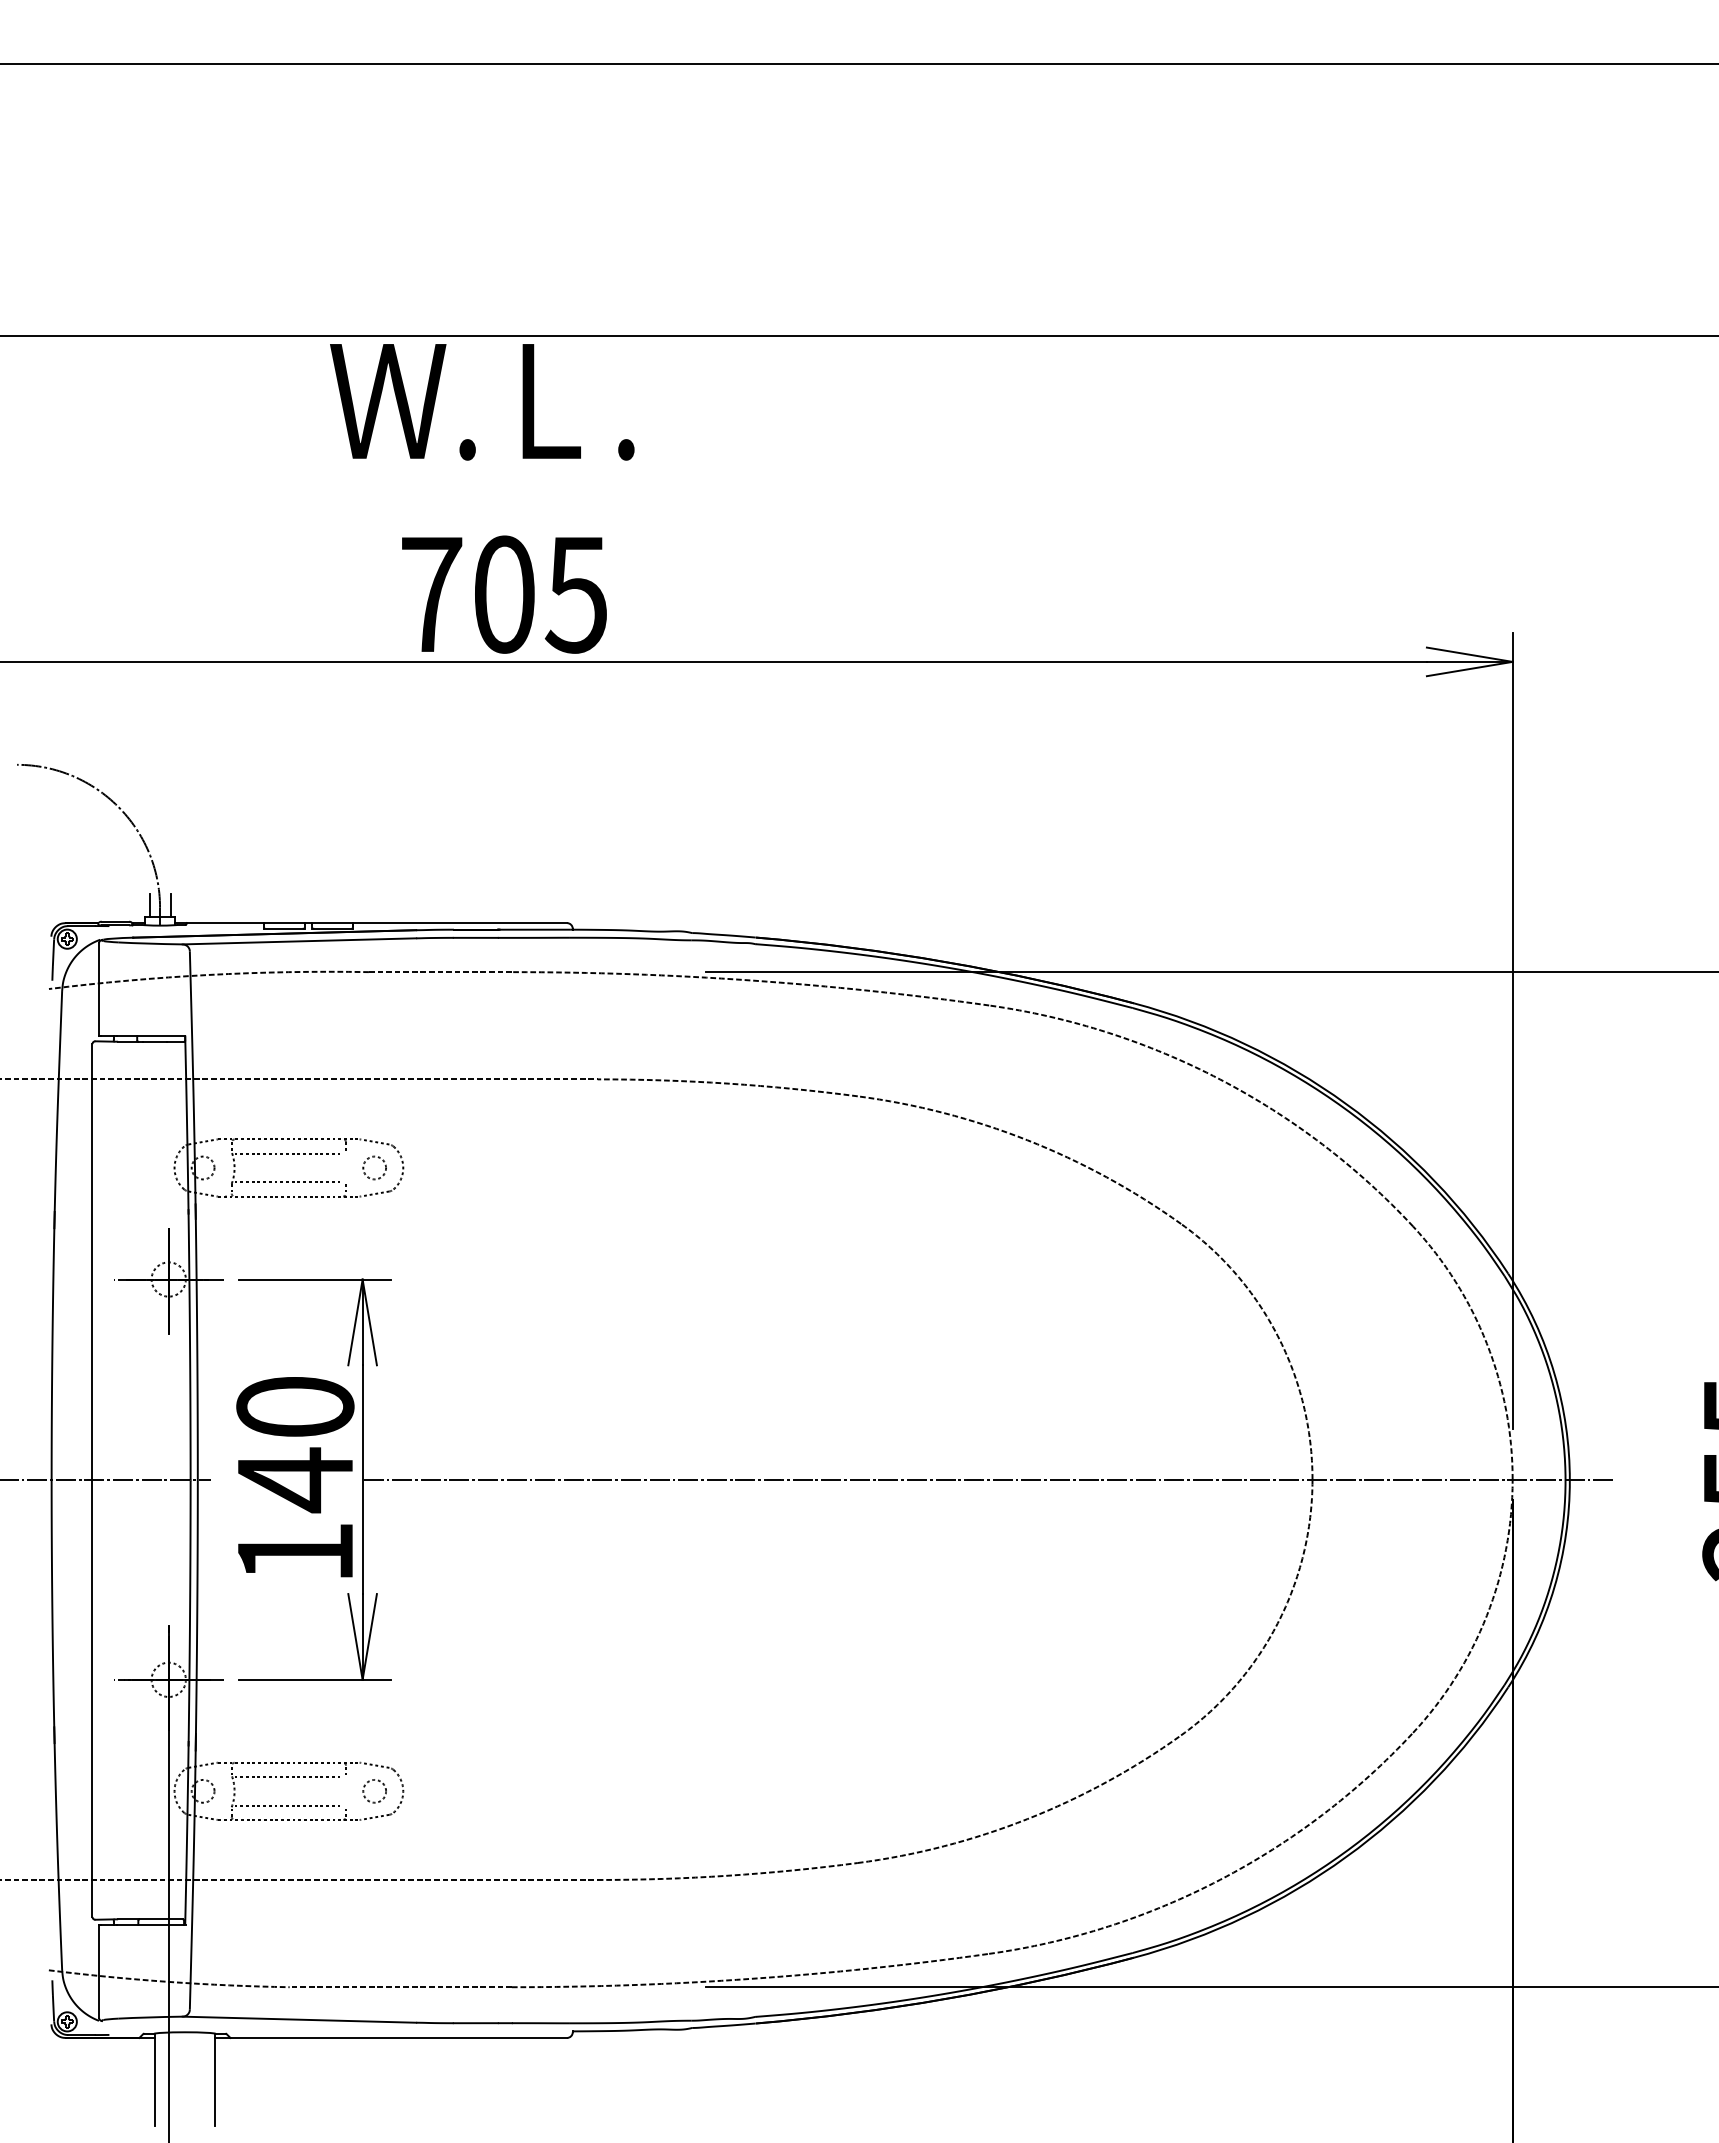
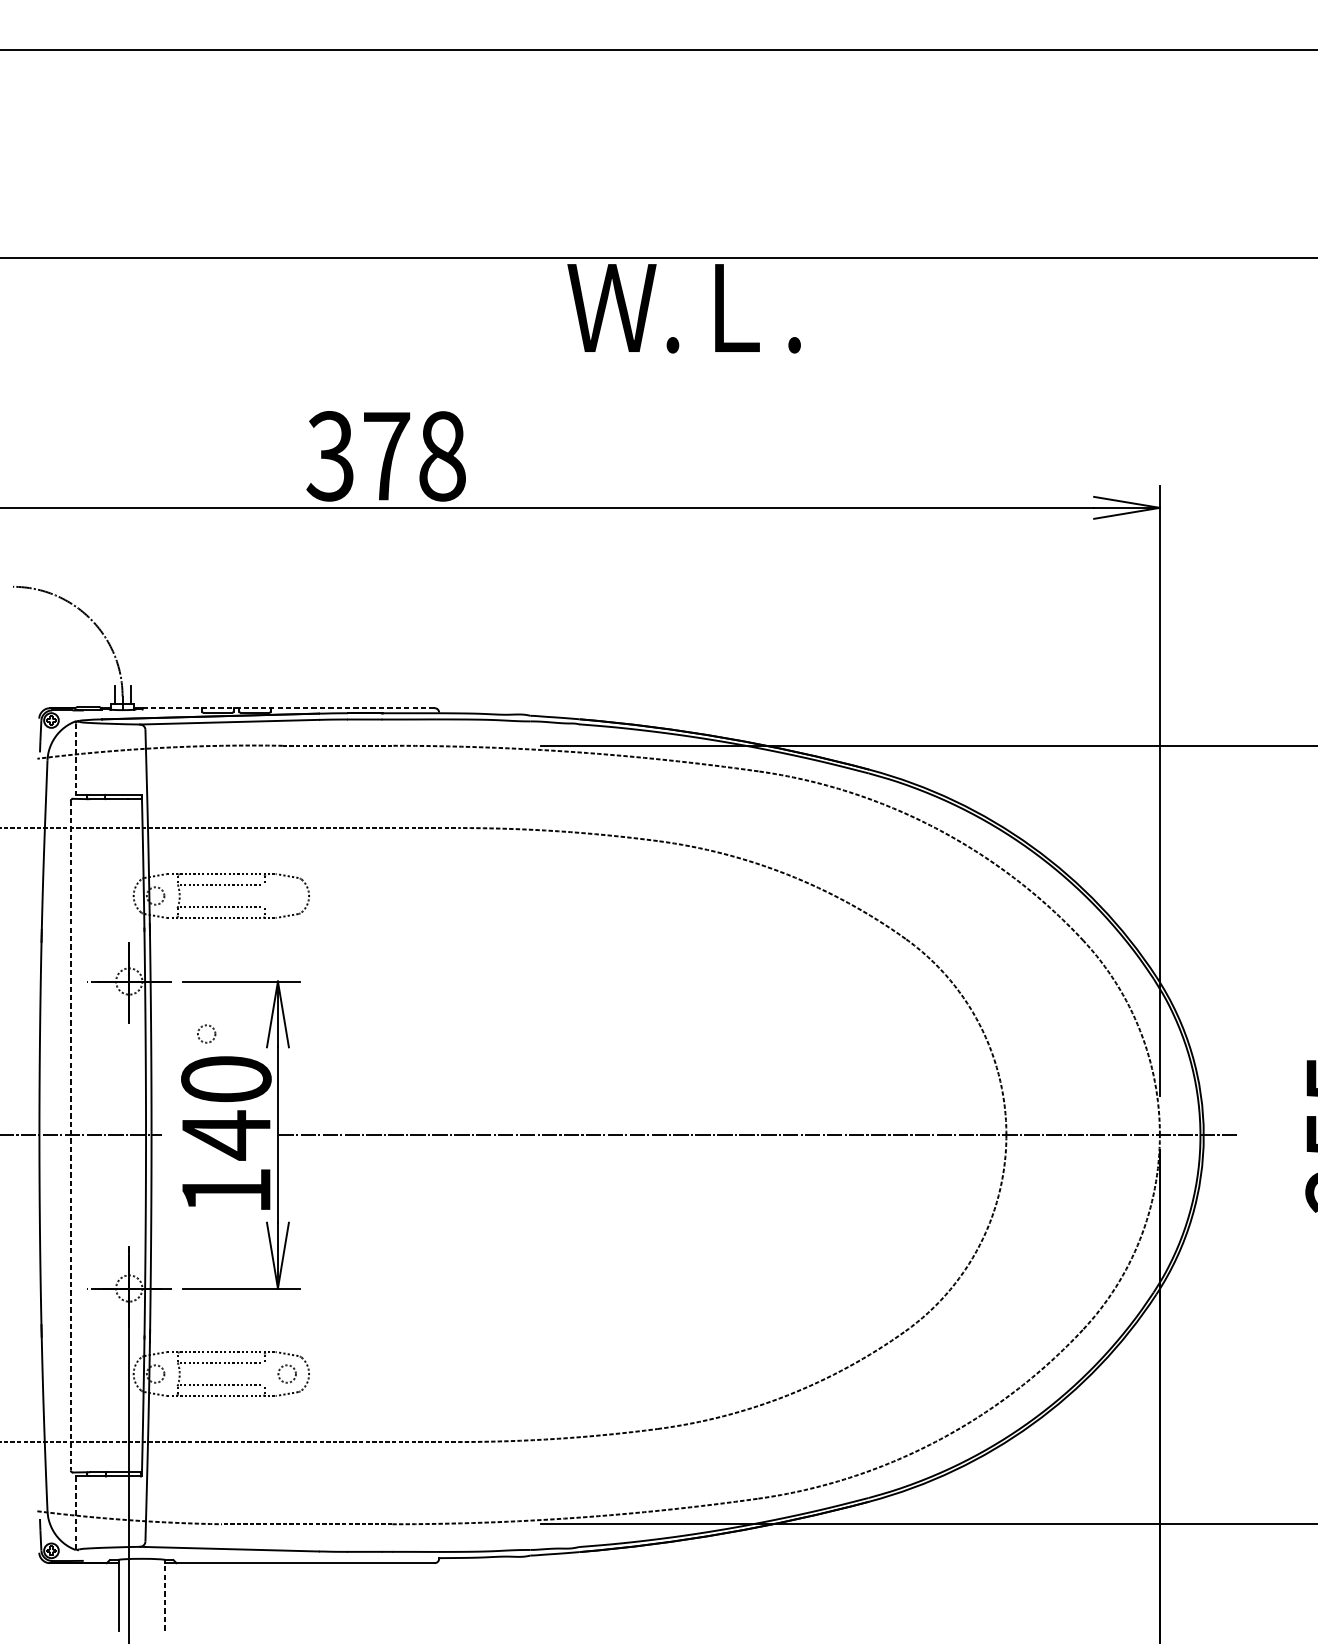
text: (482, 402) -> (684, 308), moved
text: (503, 594) -> (385, 456), 705 -> 378
line: (376, 923) -> (288, 708), solid -> dashed
line: (99, 990) -> (76, 759), solid -> dashed
circle: (374, 1167) -> (206, 1033), moved
line: (92, 1481) -> (70, 1136), solid -> dashed
line: (99, 1971) -> (76, 1512), solid -> dashed
line: (214, 2079) -> (164, 1595), solid -> dashed

